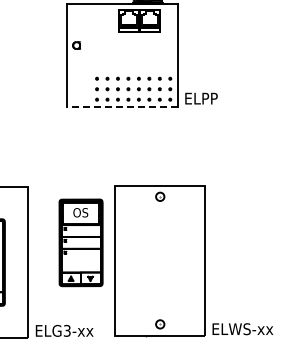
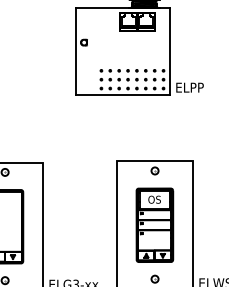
line: (122, 107) -> (123, 95), dashed -> solid
part: (80, 242) -> (154, 224), moved

